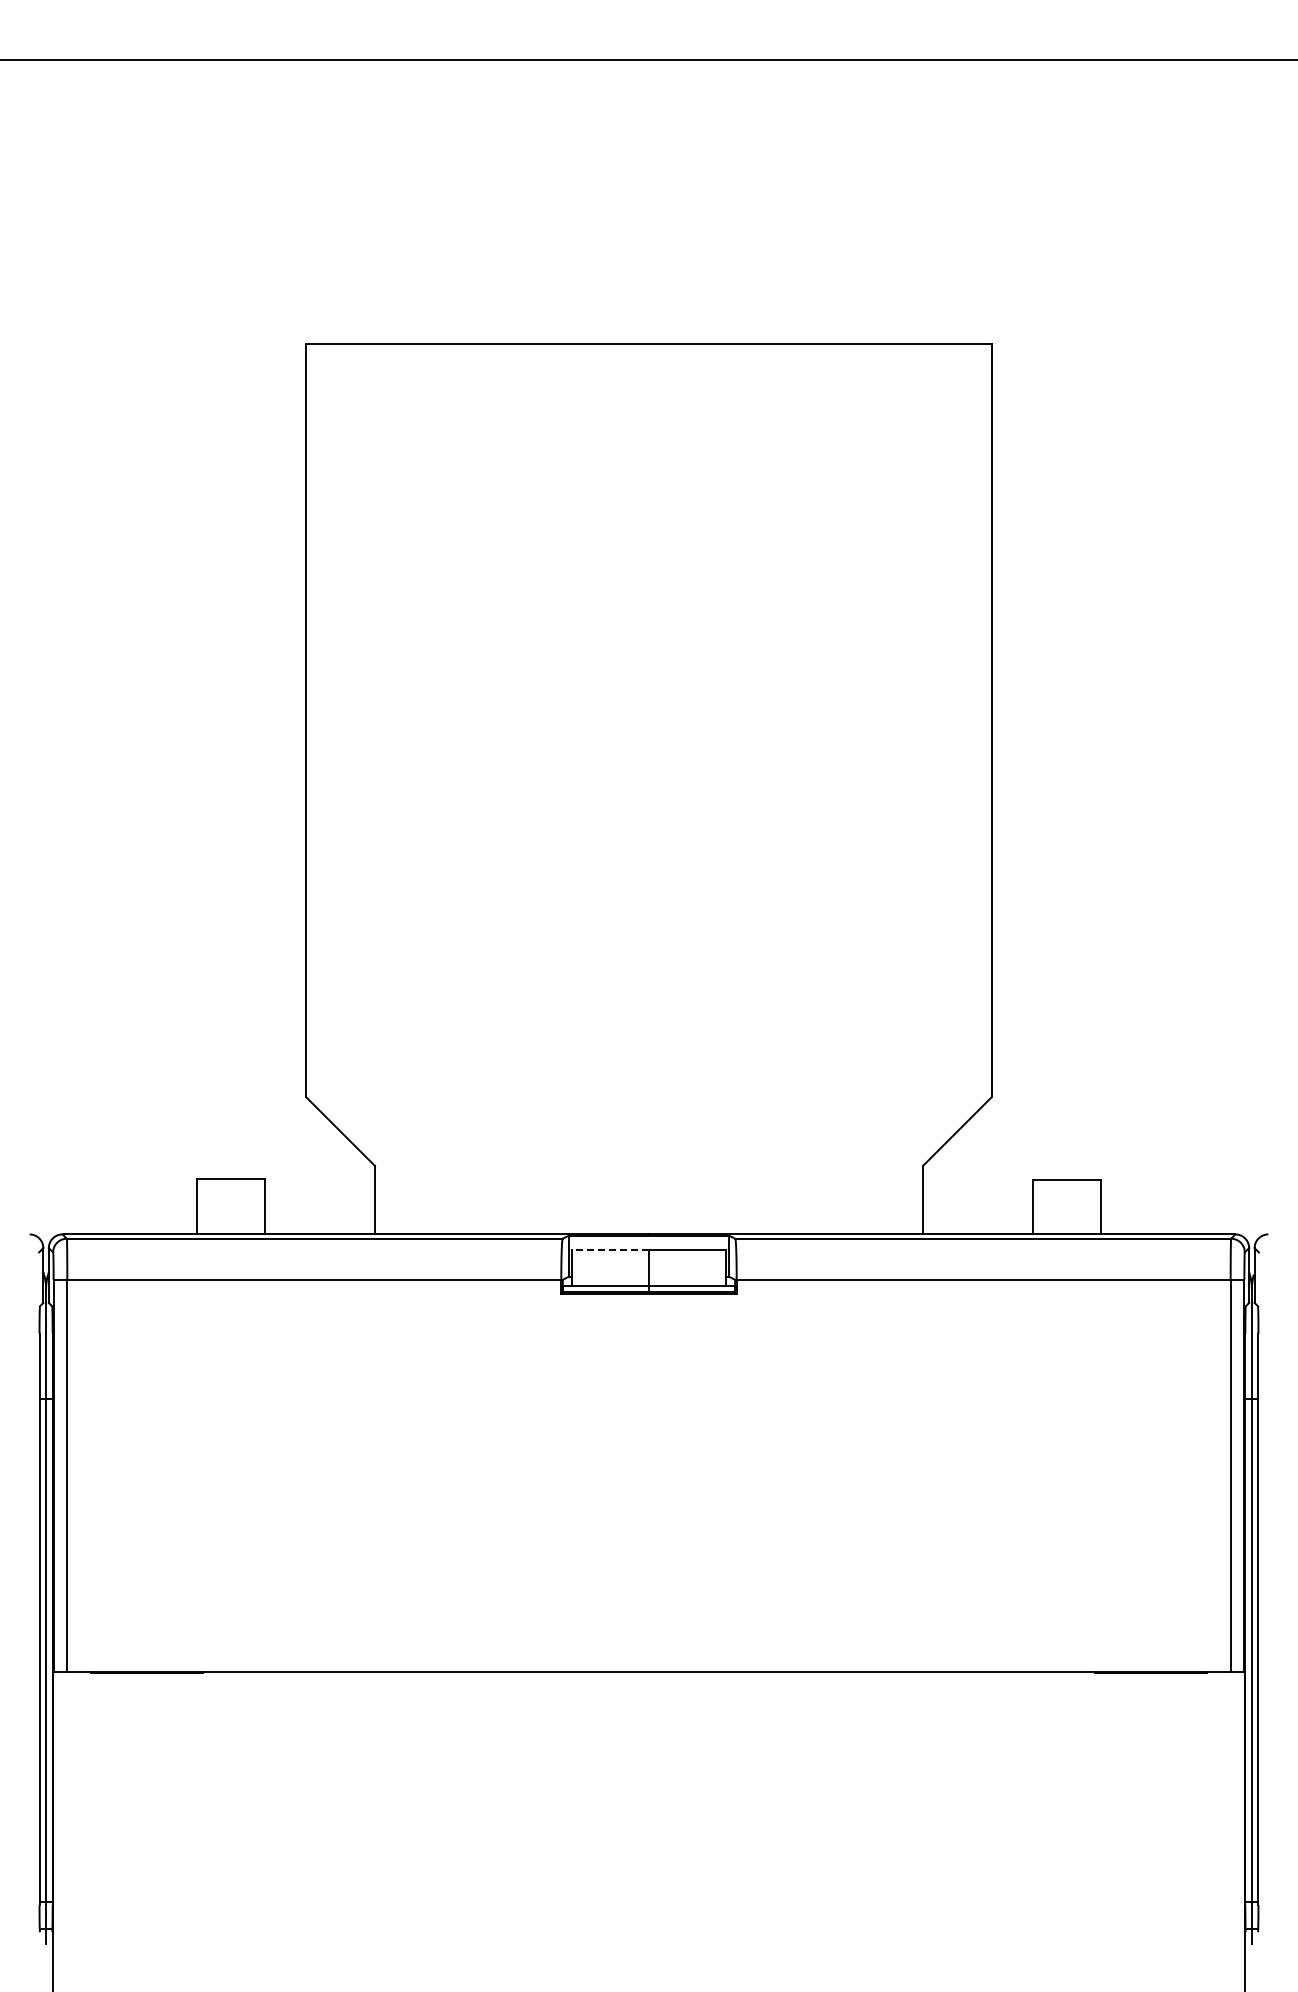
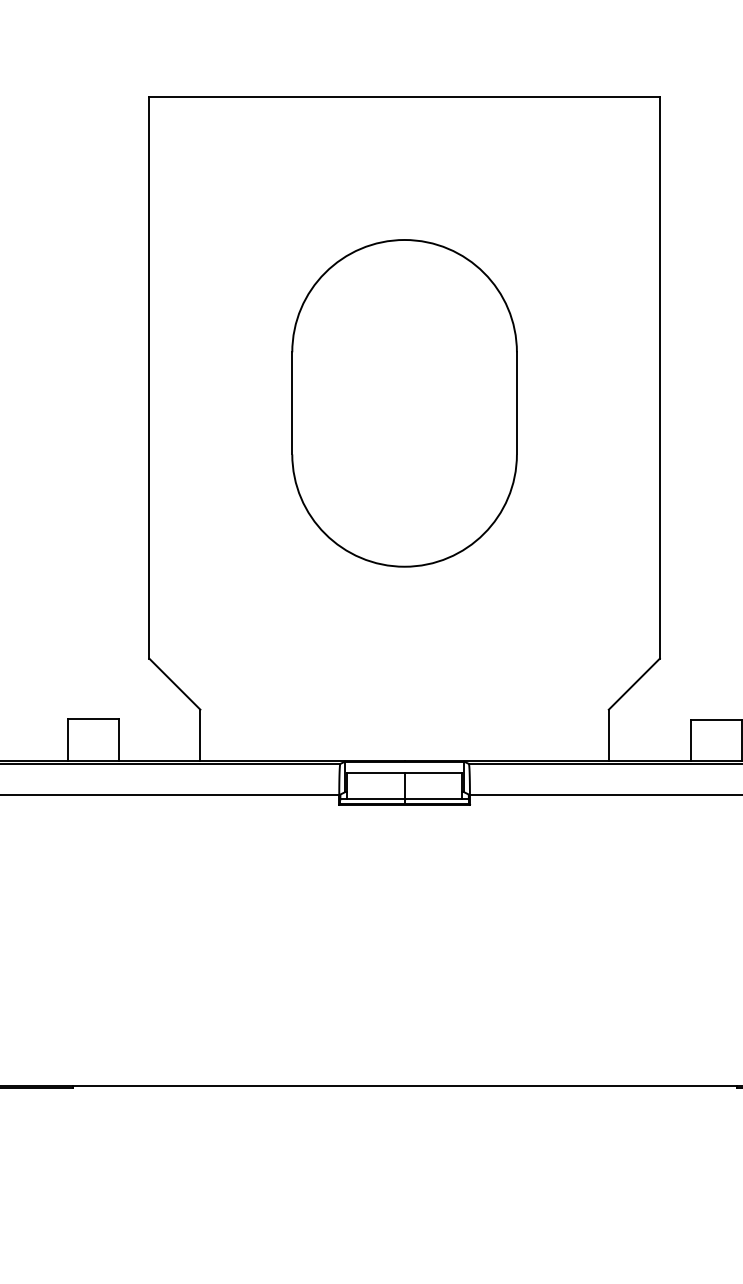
part: (648, 754) -> (404, 403), added
line: (610, 1250) -> (375, 772), dashed -> solid

